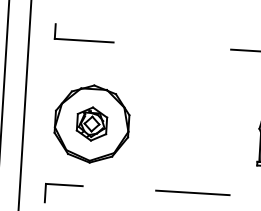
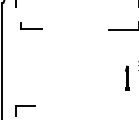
part: (84, 32) -> (31, 25), size x0.7
part: (90, 124) -> (37, 73), removed
line: (191, 193) -> (92, 106), removed

